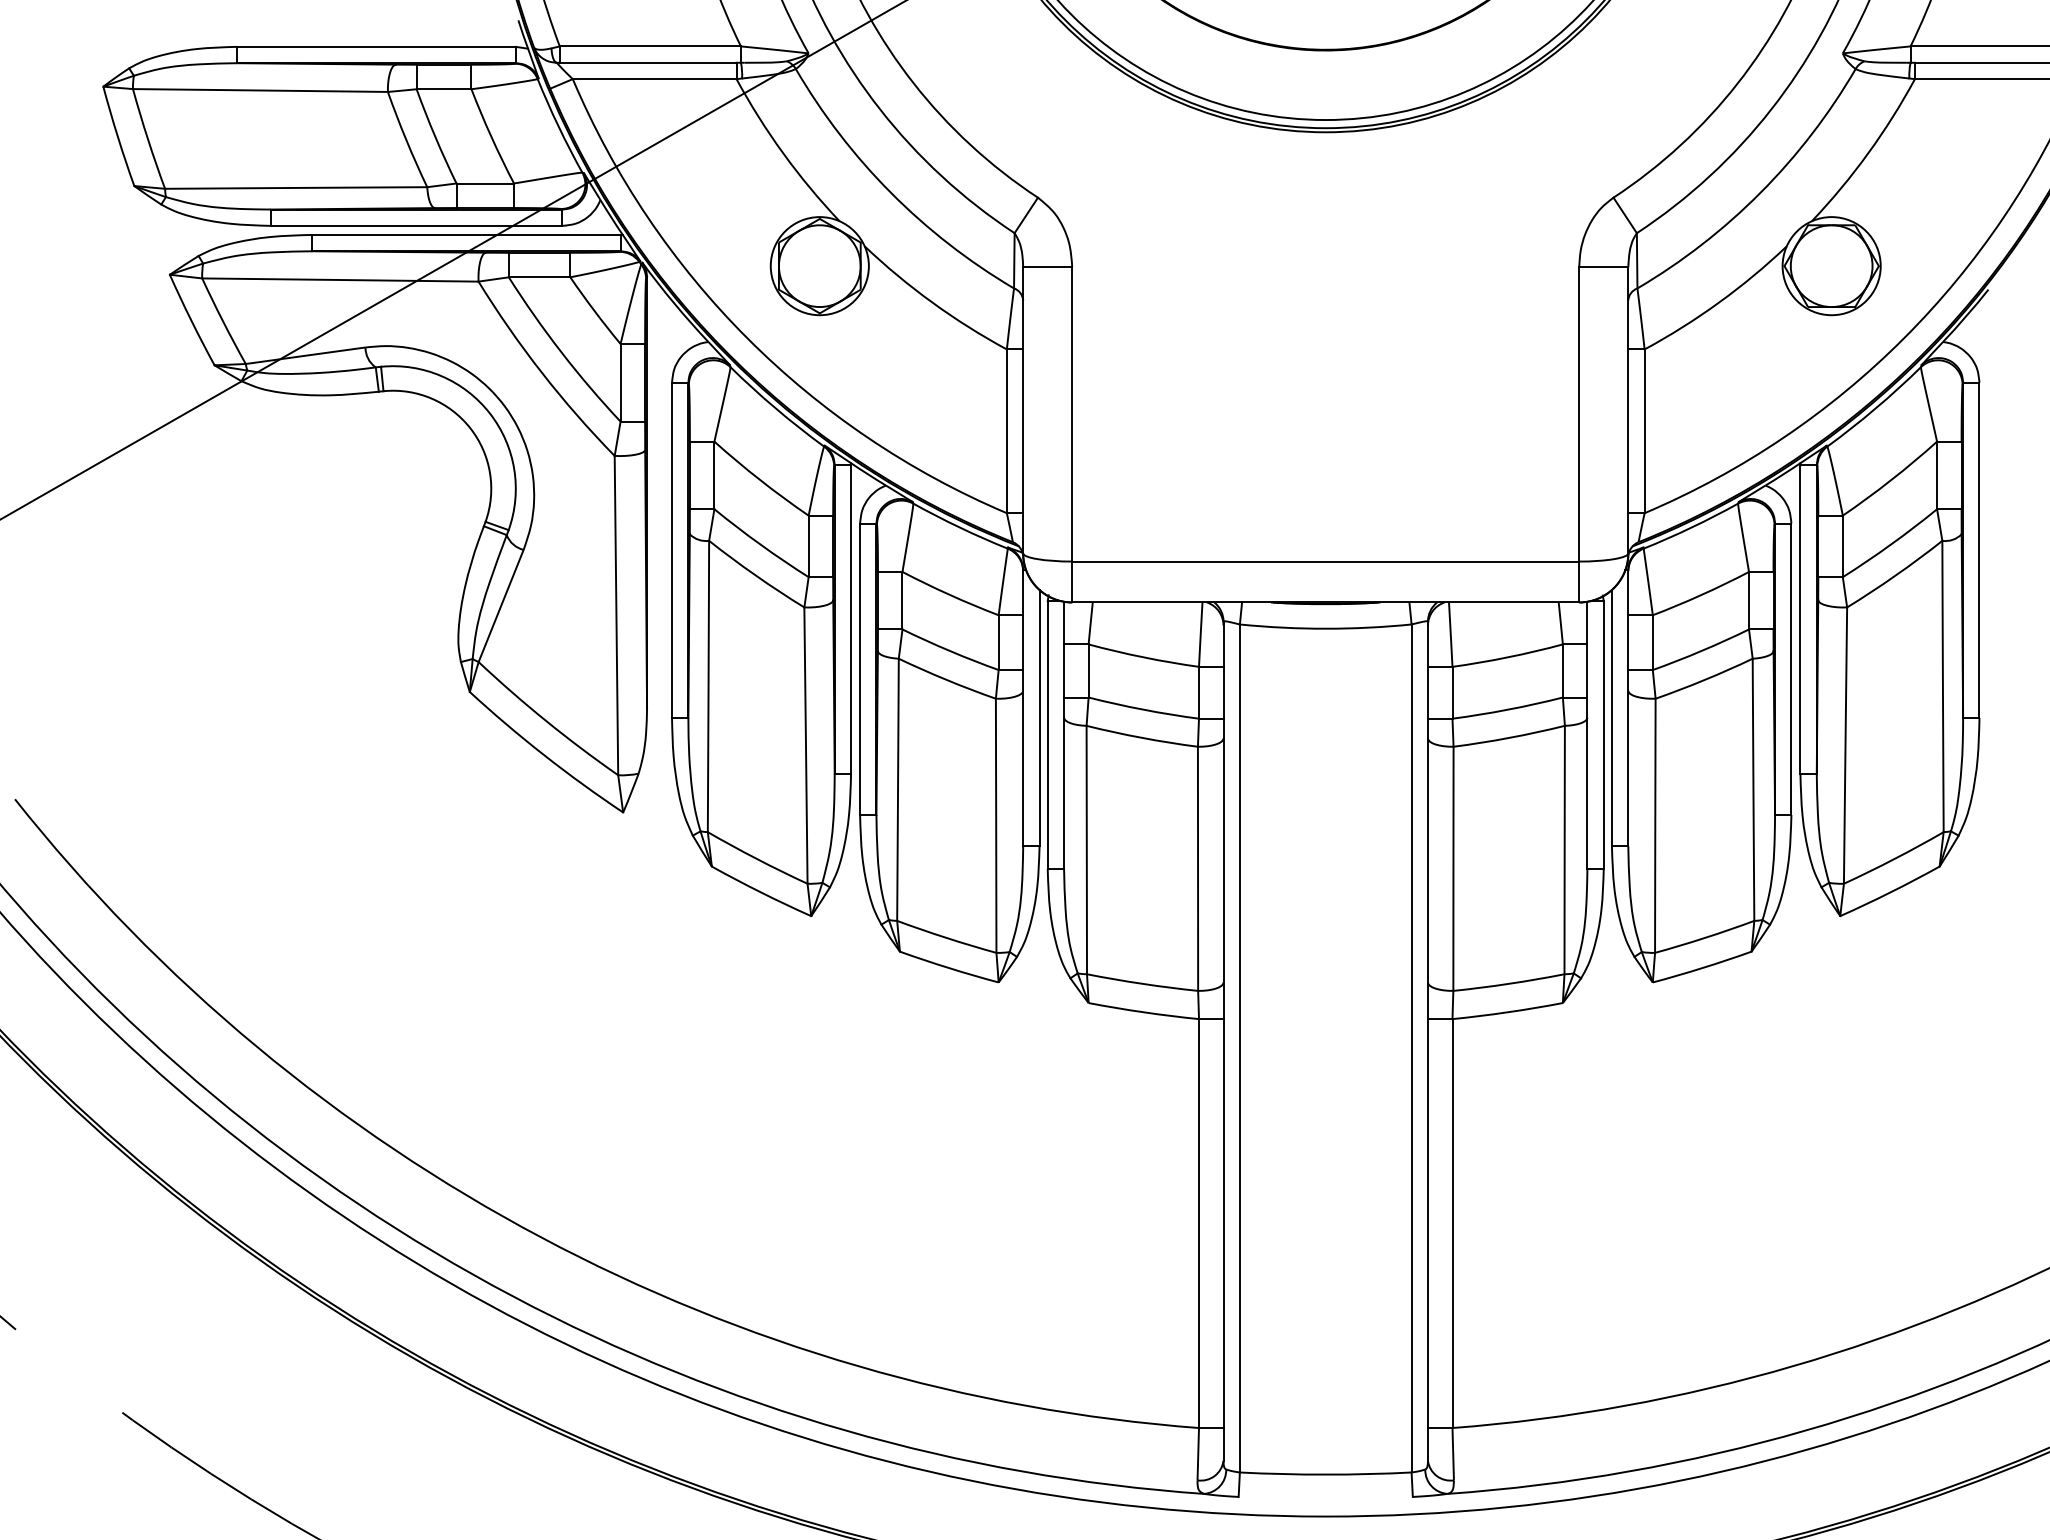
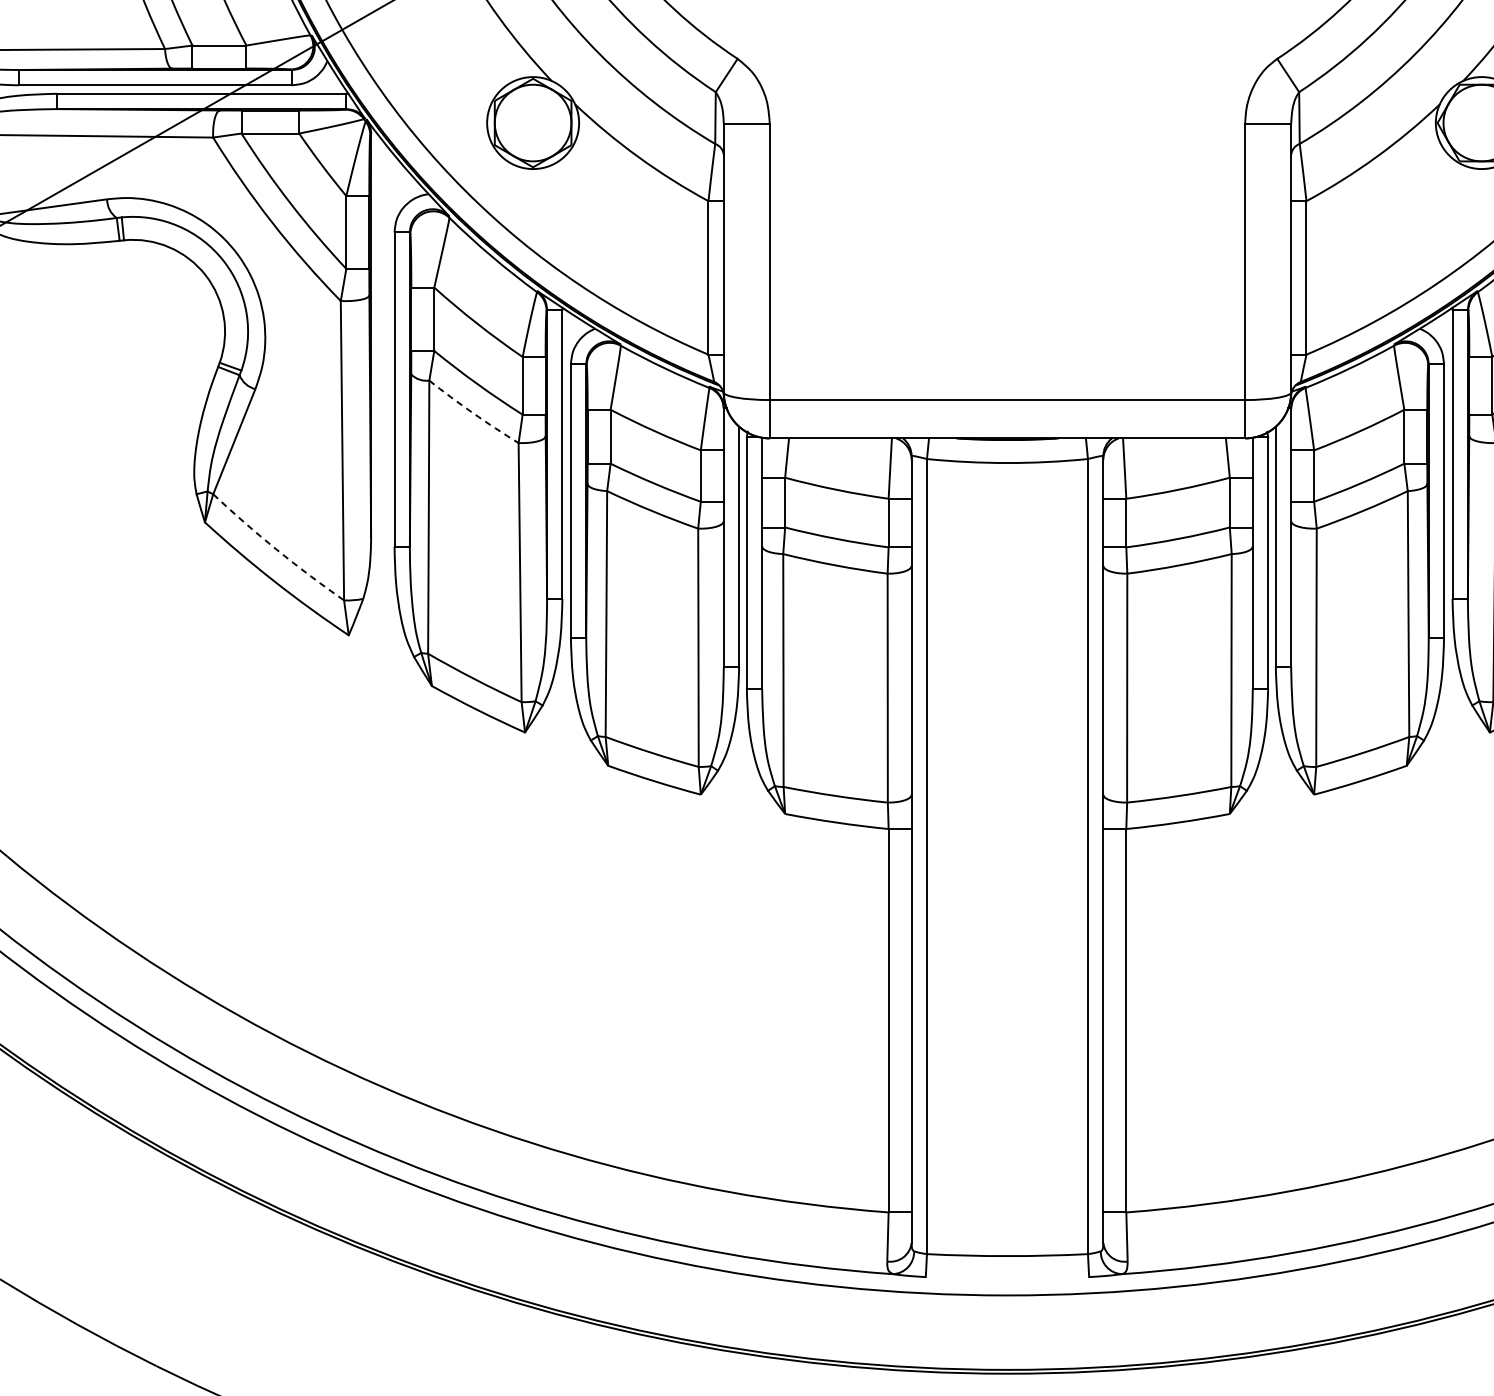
arc: (755, 575) -> (472, 413), solid -> dashed
arc: (546, 721) -> (276, 549), solid -> dashed

